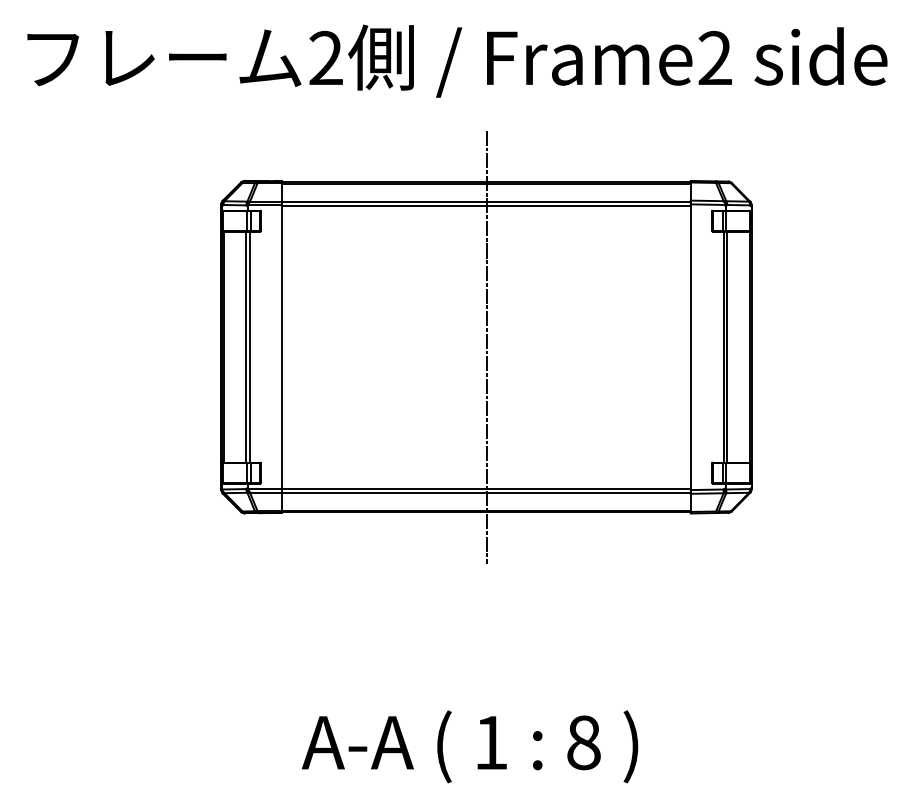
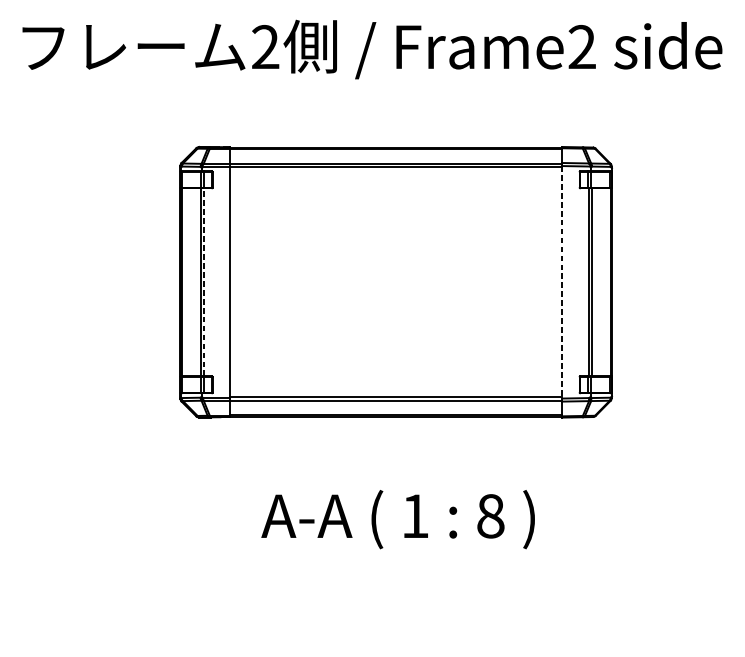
line: (250, 346) -> (204, 281), solid -> dashed
line: (486, 346) -> (396, 281), removed
line: (690, 347) -> (562, 282), solid -> dashed
text: (470, 746) -> (398, 519), moved

